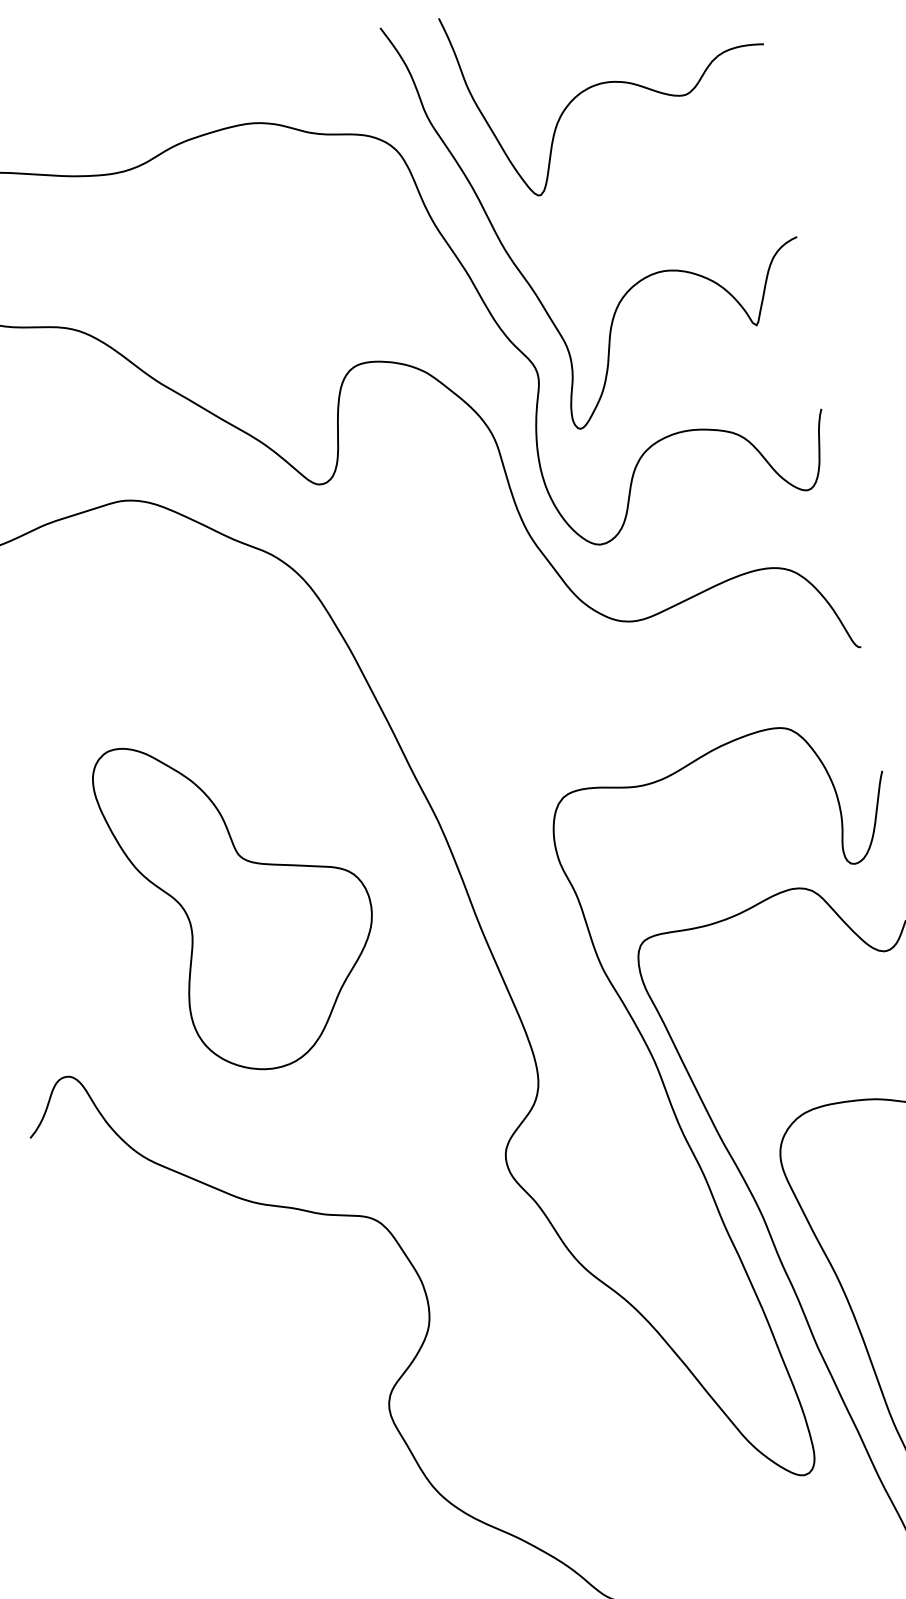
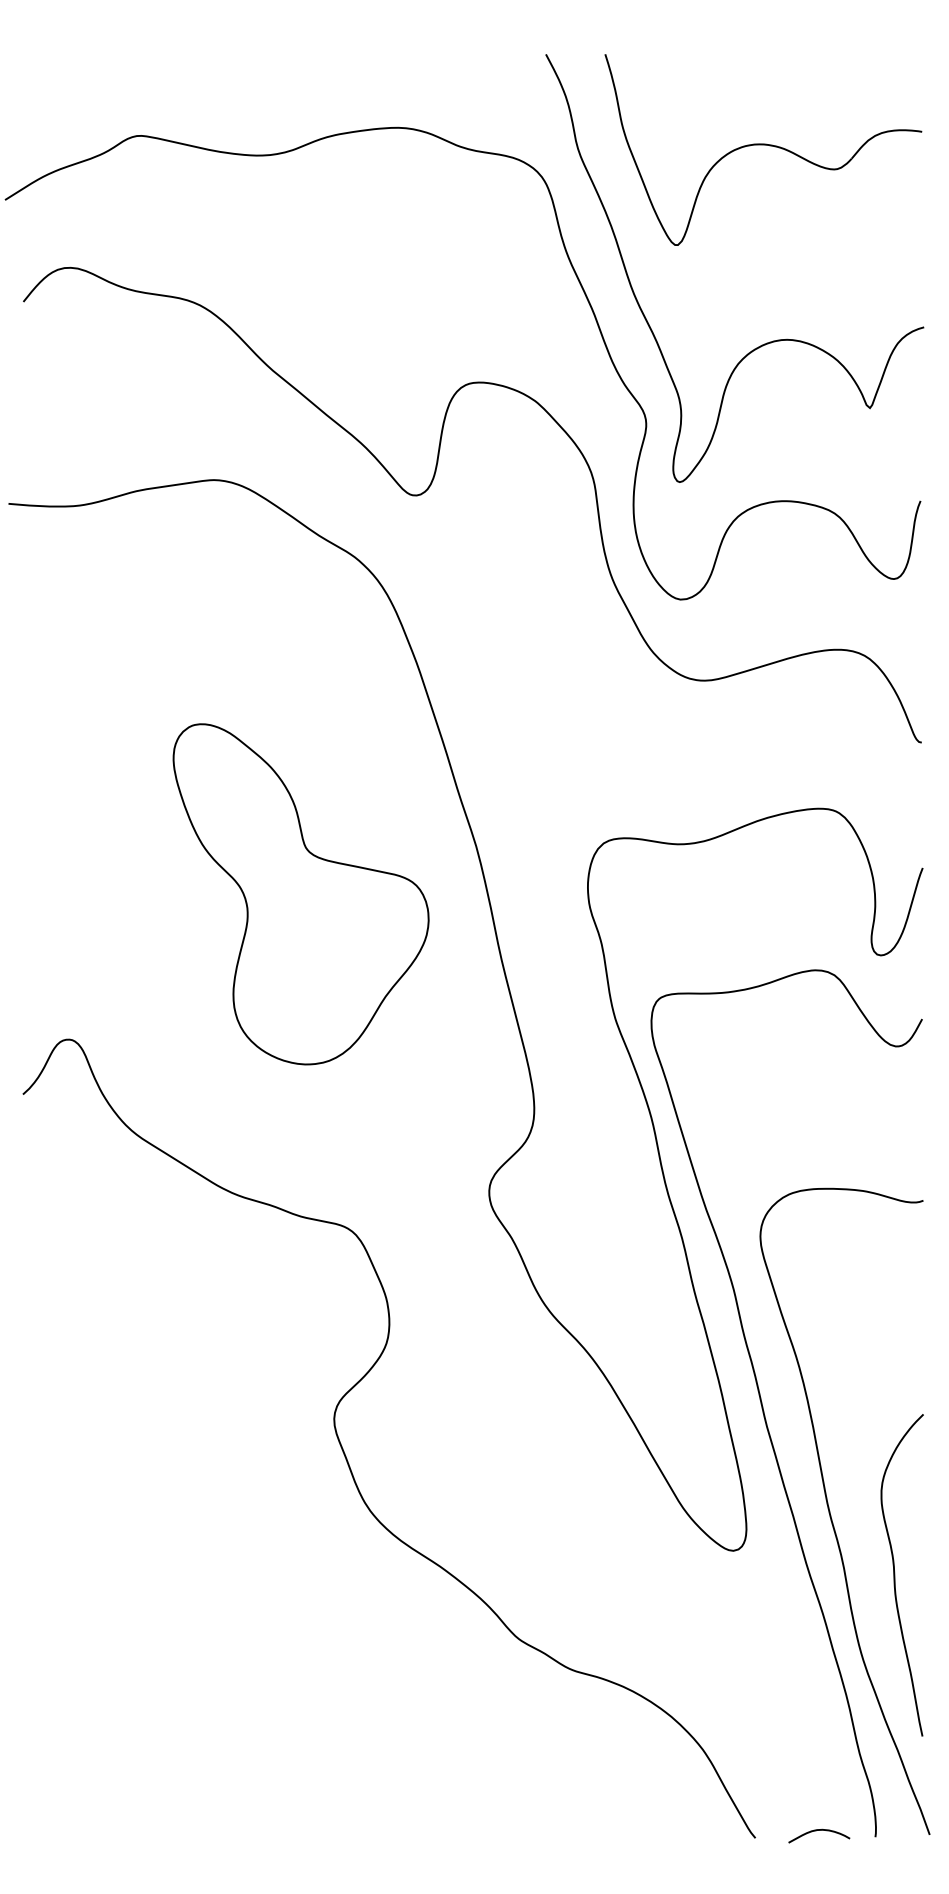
part: (240, 901) -> (300, 894), moved

